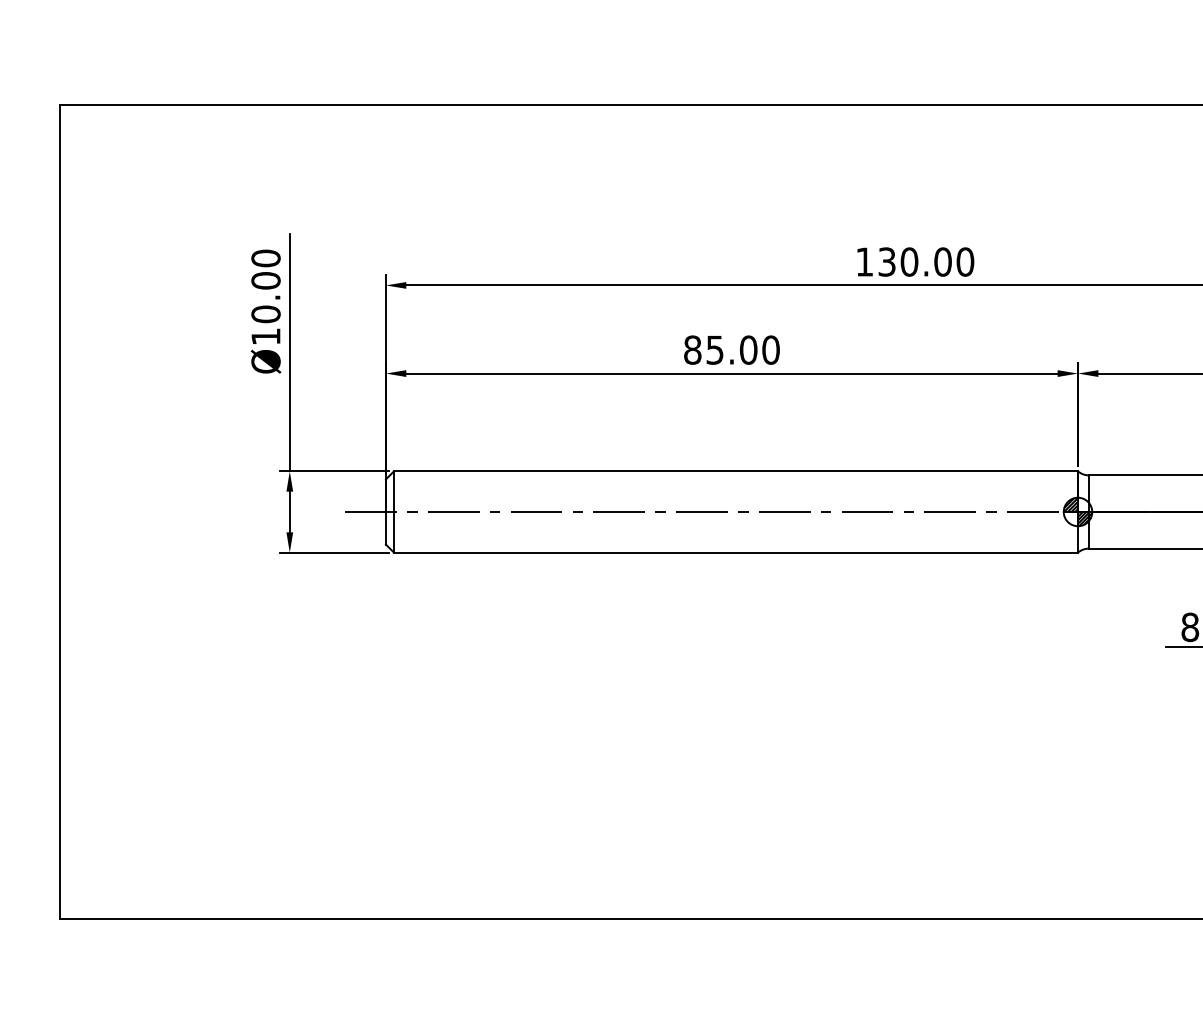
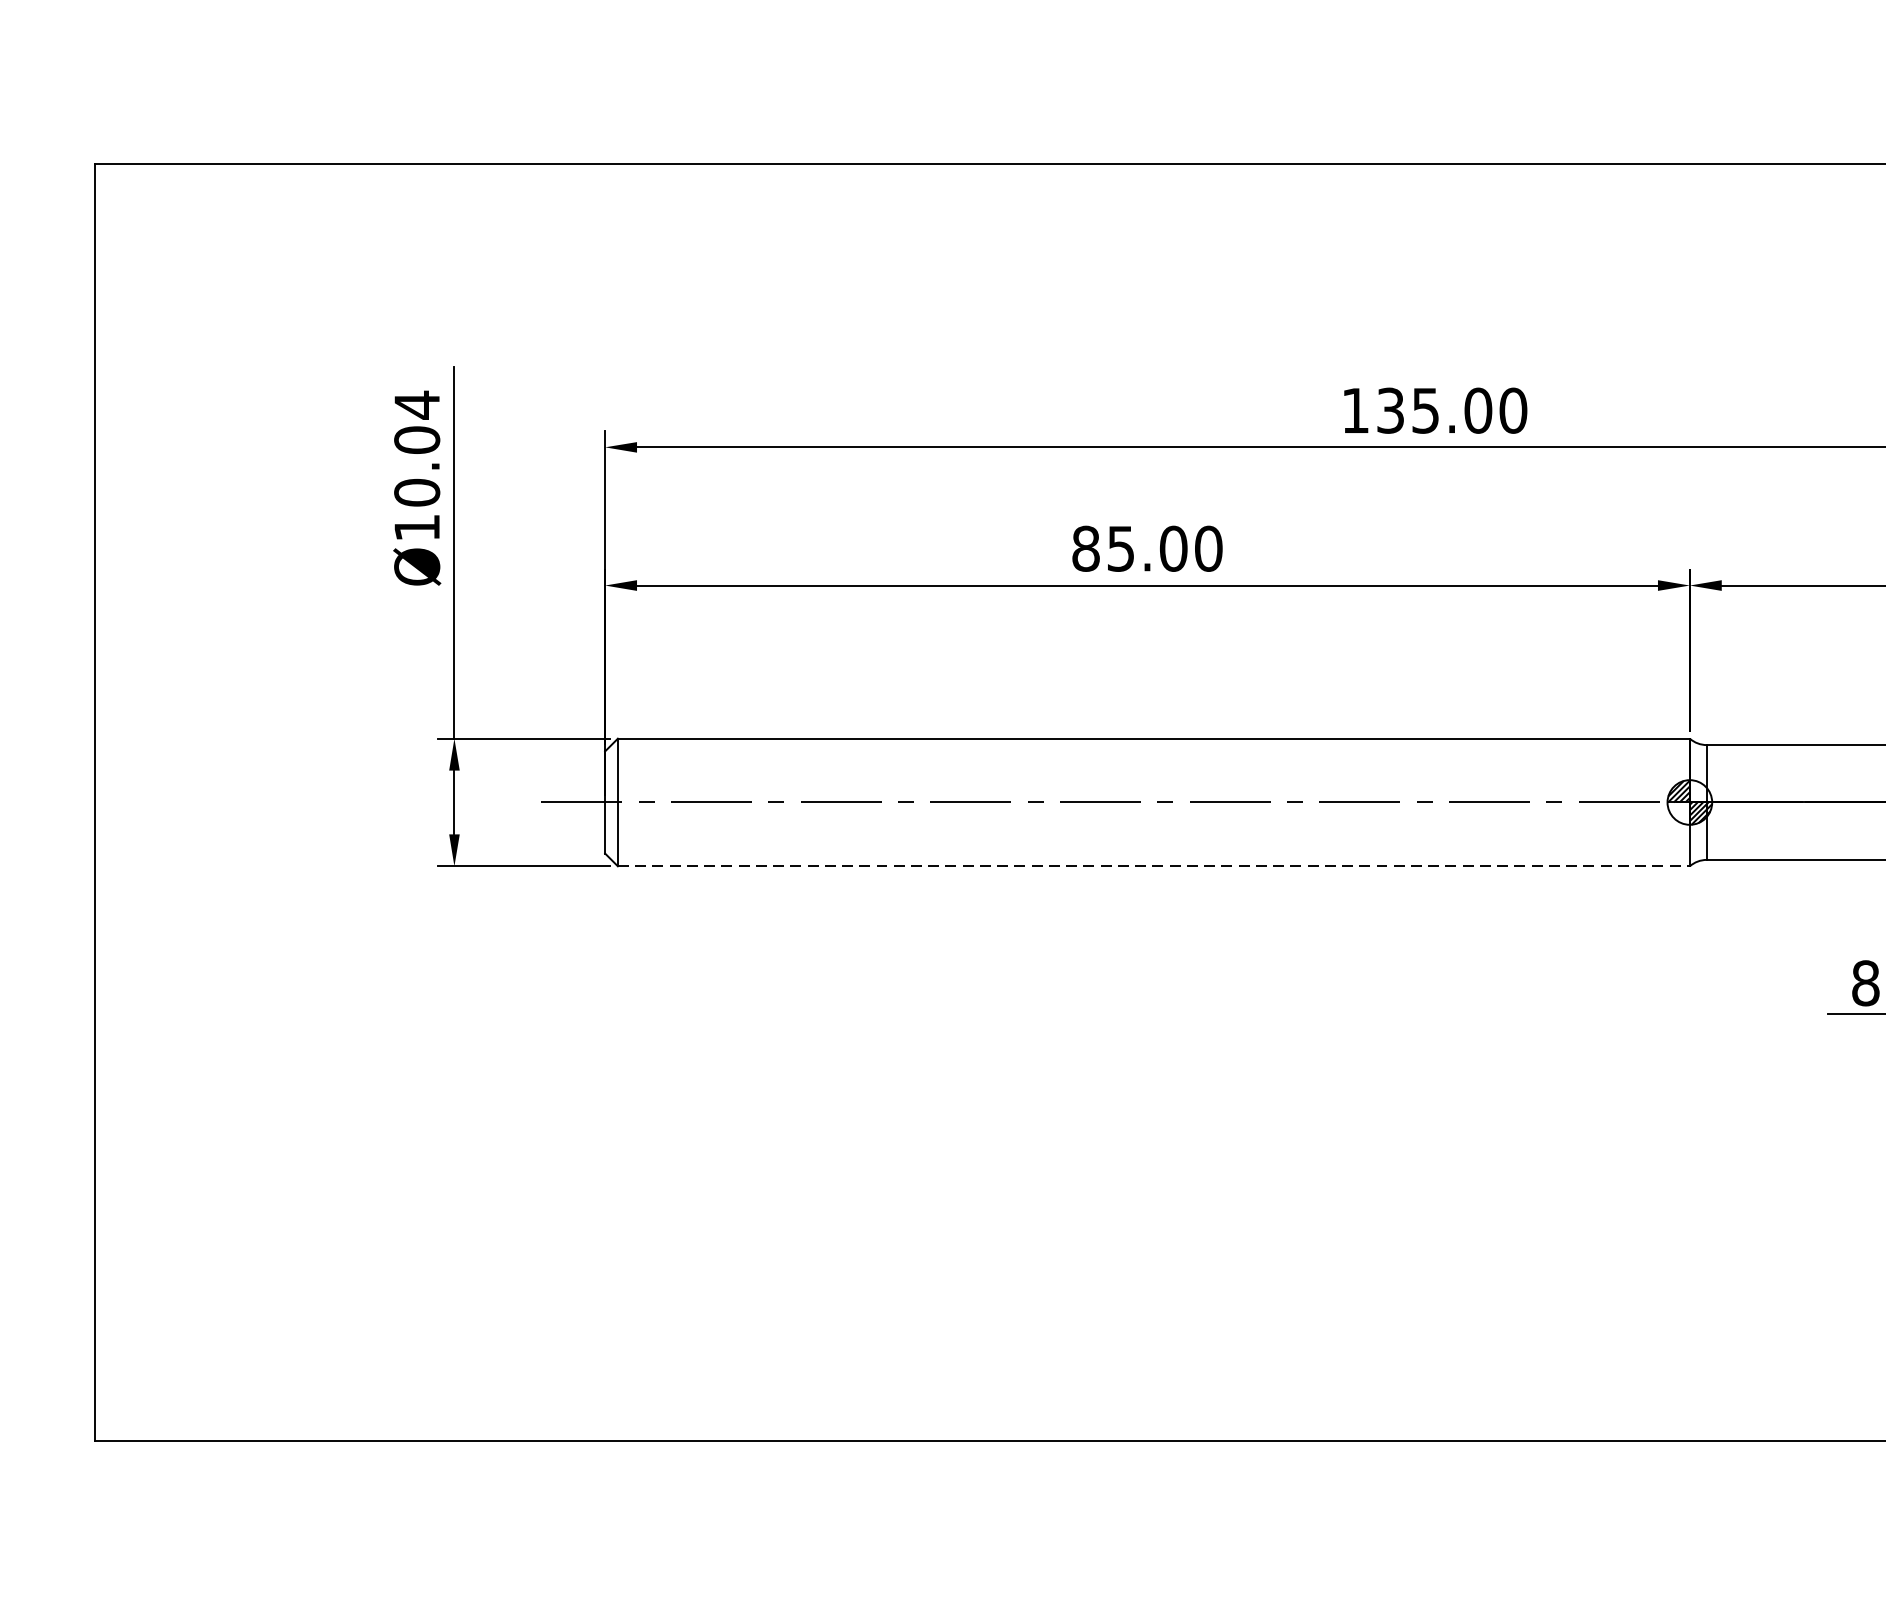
text: (265, 258) -> (416, 405), Ø10.00 -> Ø10.04
text: (909, 261) -> (1425, 409), 130.00 -> 135.00
line: (736, 552) -> (1154, 865), solid -> dashed

